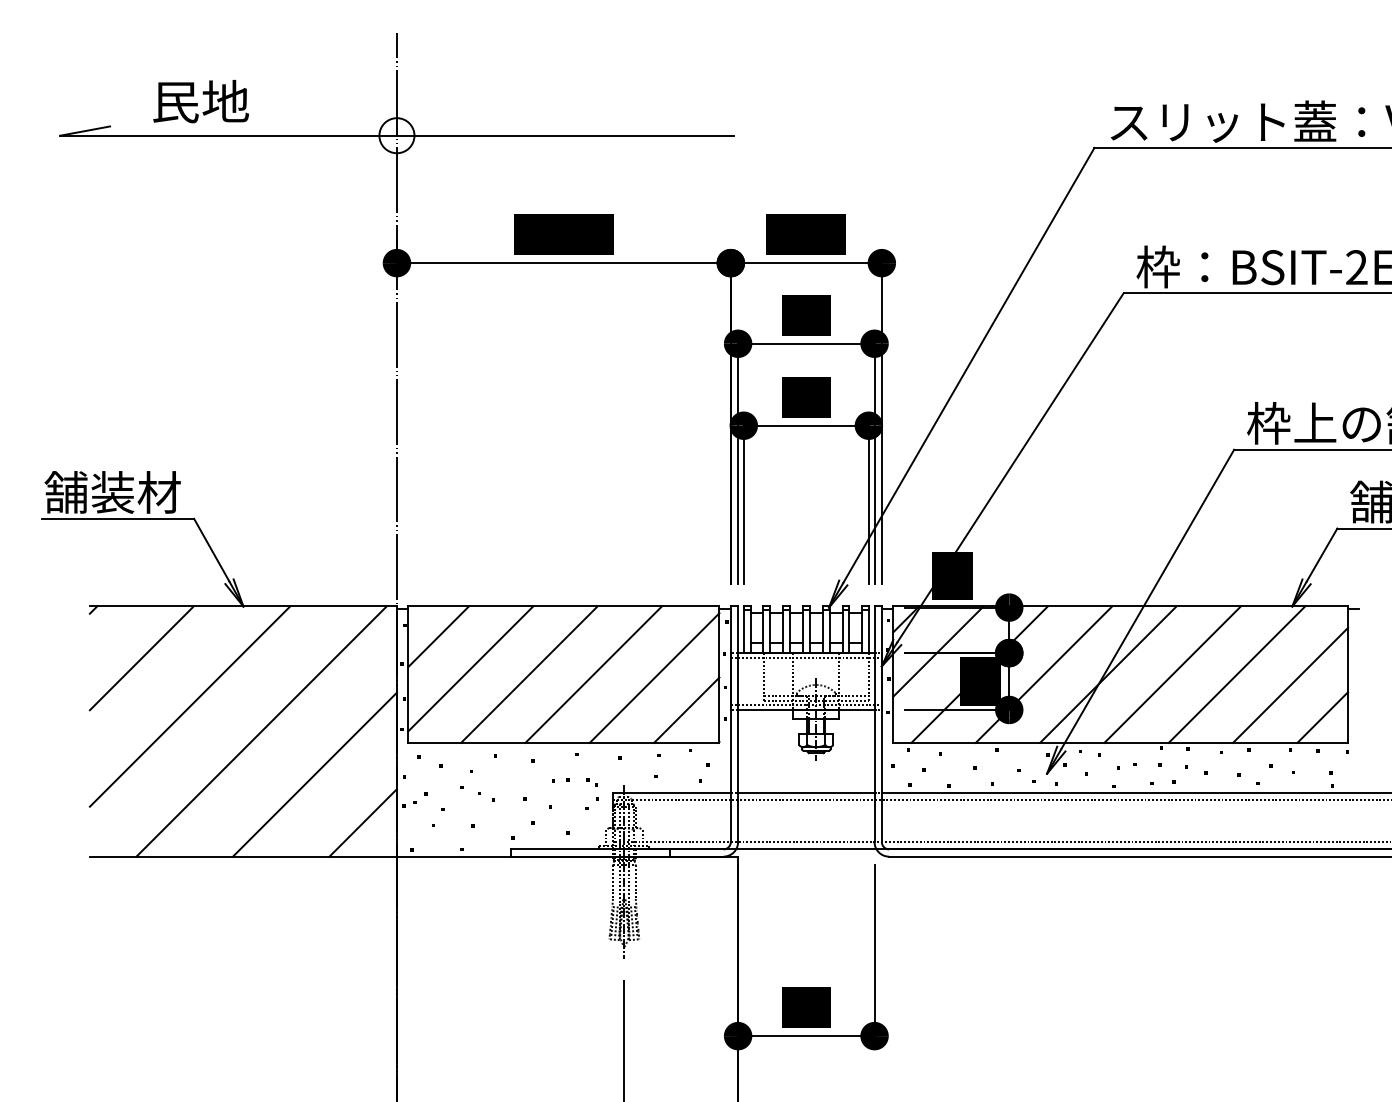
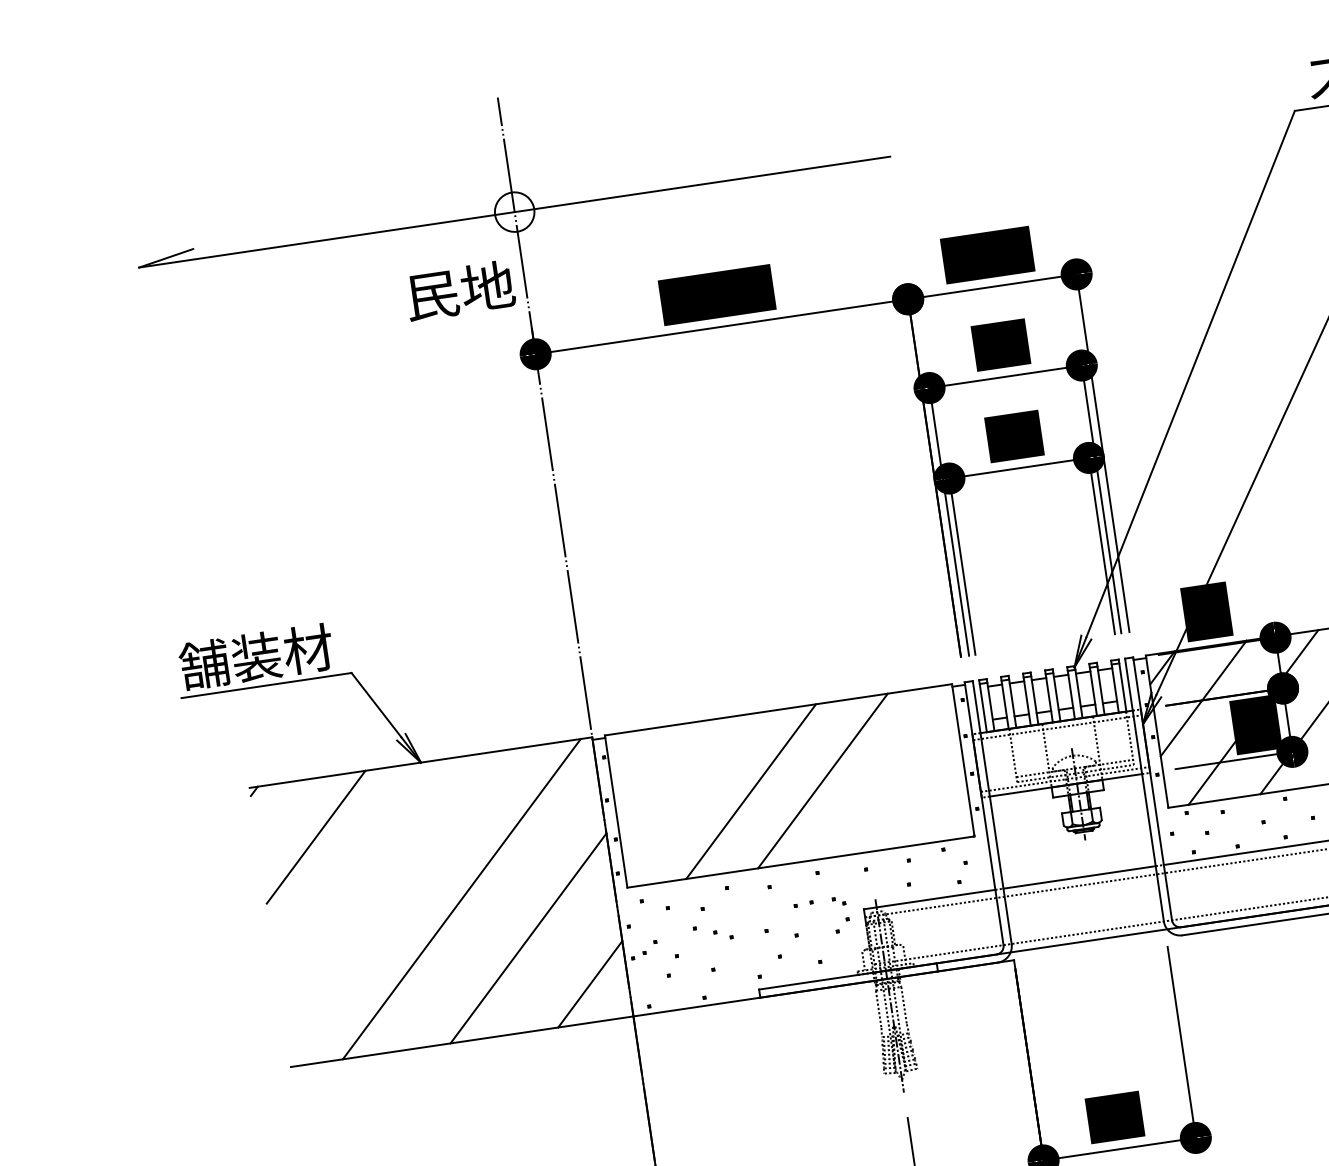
text: (200, 101) -> (459, 290), moved
line: (438, 636) -> (643, 763), removed
line: (470, 668) -> (684, 794), removed
line: (654, 677) -> (891, 774), removed
line: (189, 706) -> (377, 883), removed
line: (686, 709) -> (932, 804), removed

